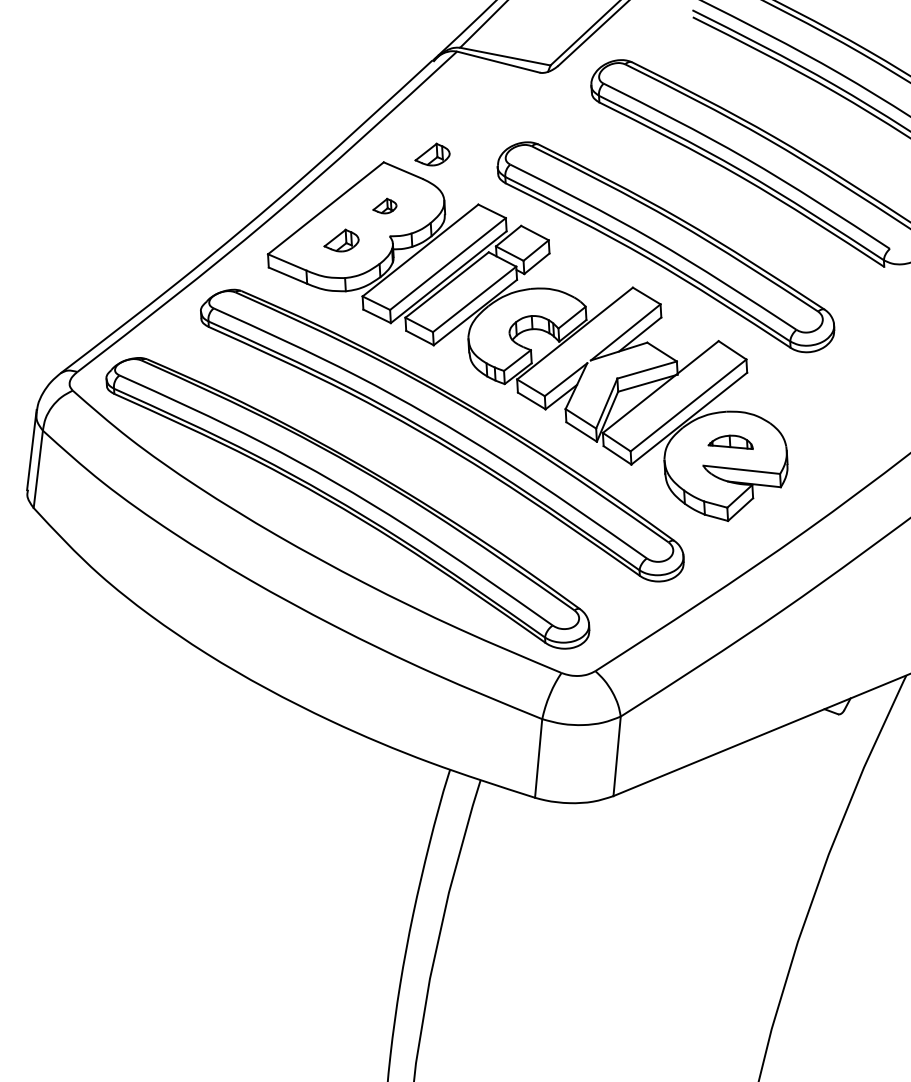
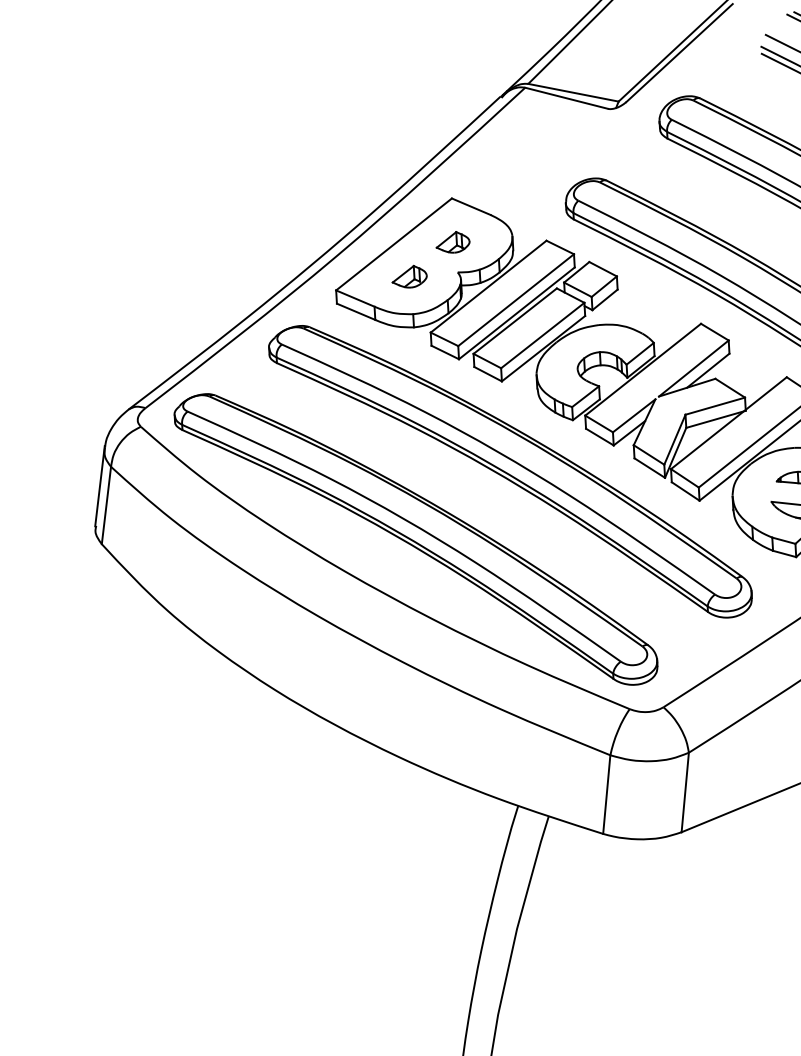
part: (432, 154) -> (500, 190), removed
part: (384, 205) -> (452, 241), size x1.43

